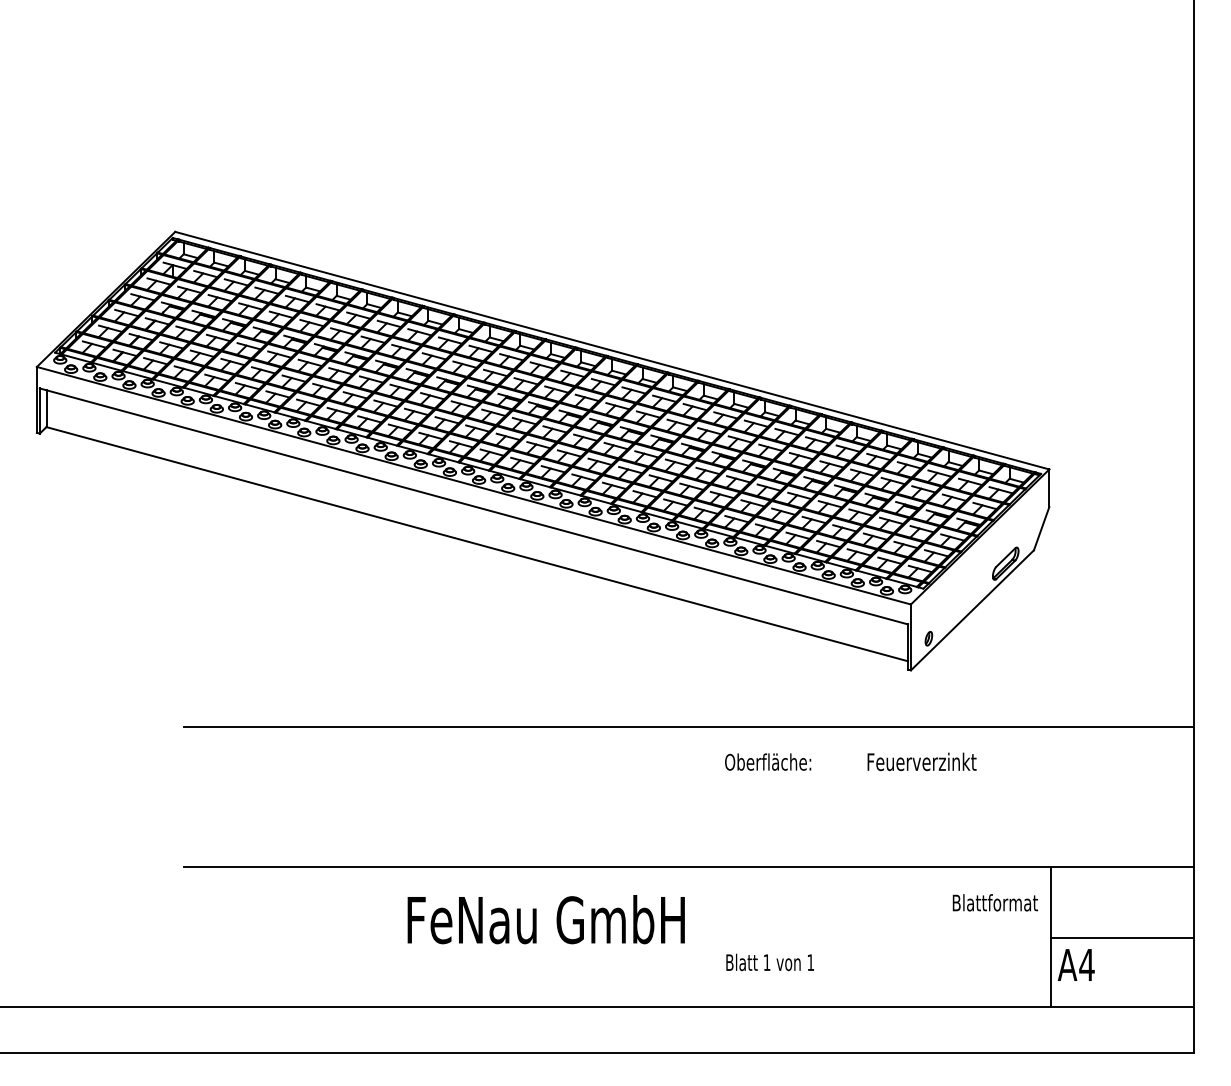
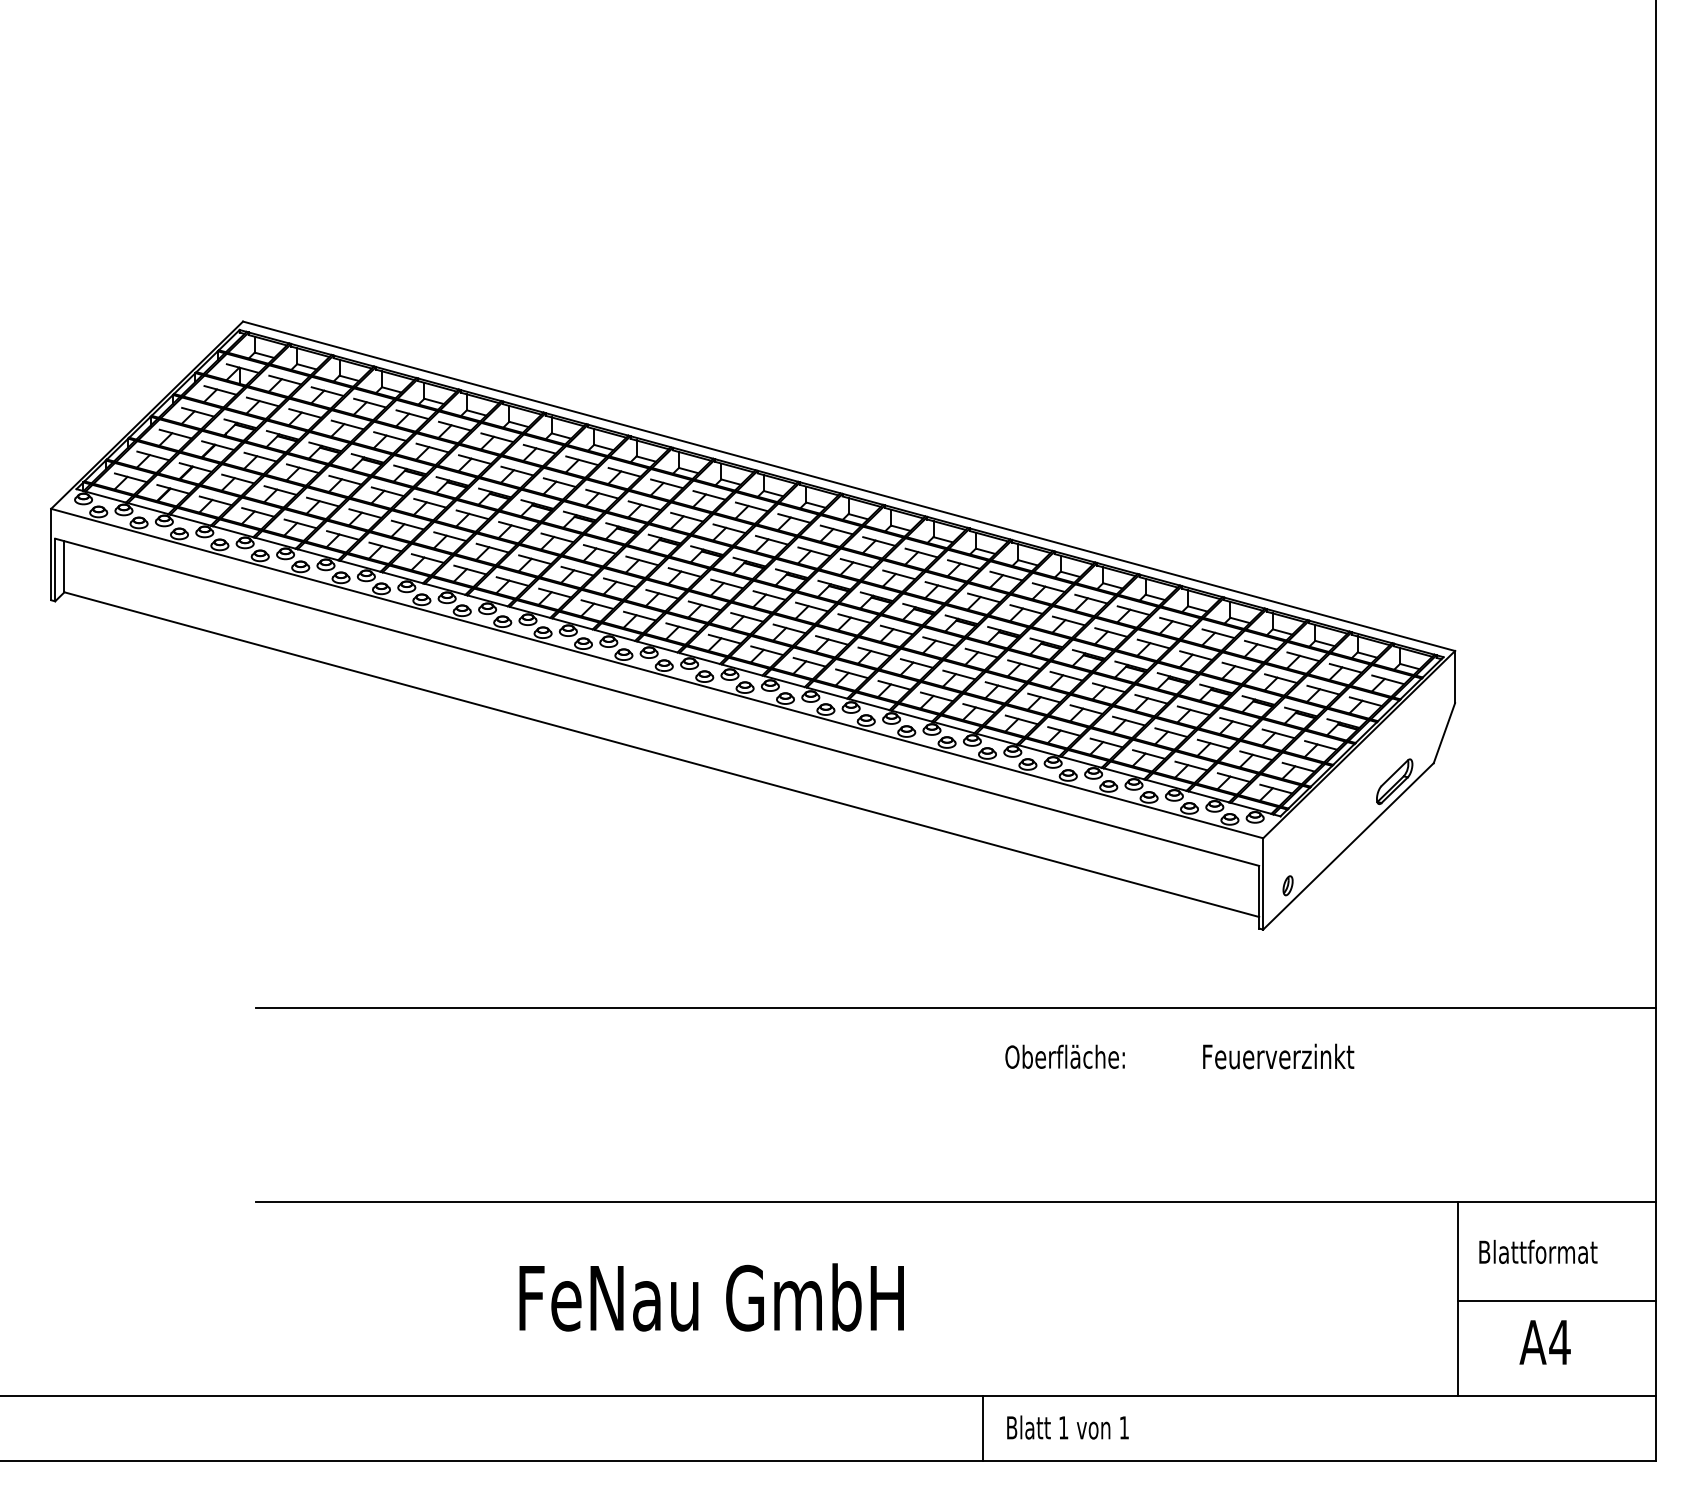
text: (994, 902) -> (1537, 1251), moved
text: (545, 919) -> (710, 1297), moved
text: (769, 962) -> (1067, 1427), moved
text: (1075, 964) -> (1544, 1341), moved
line: (708, 1029) -> (982, 1427), added

